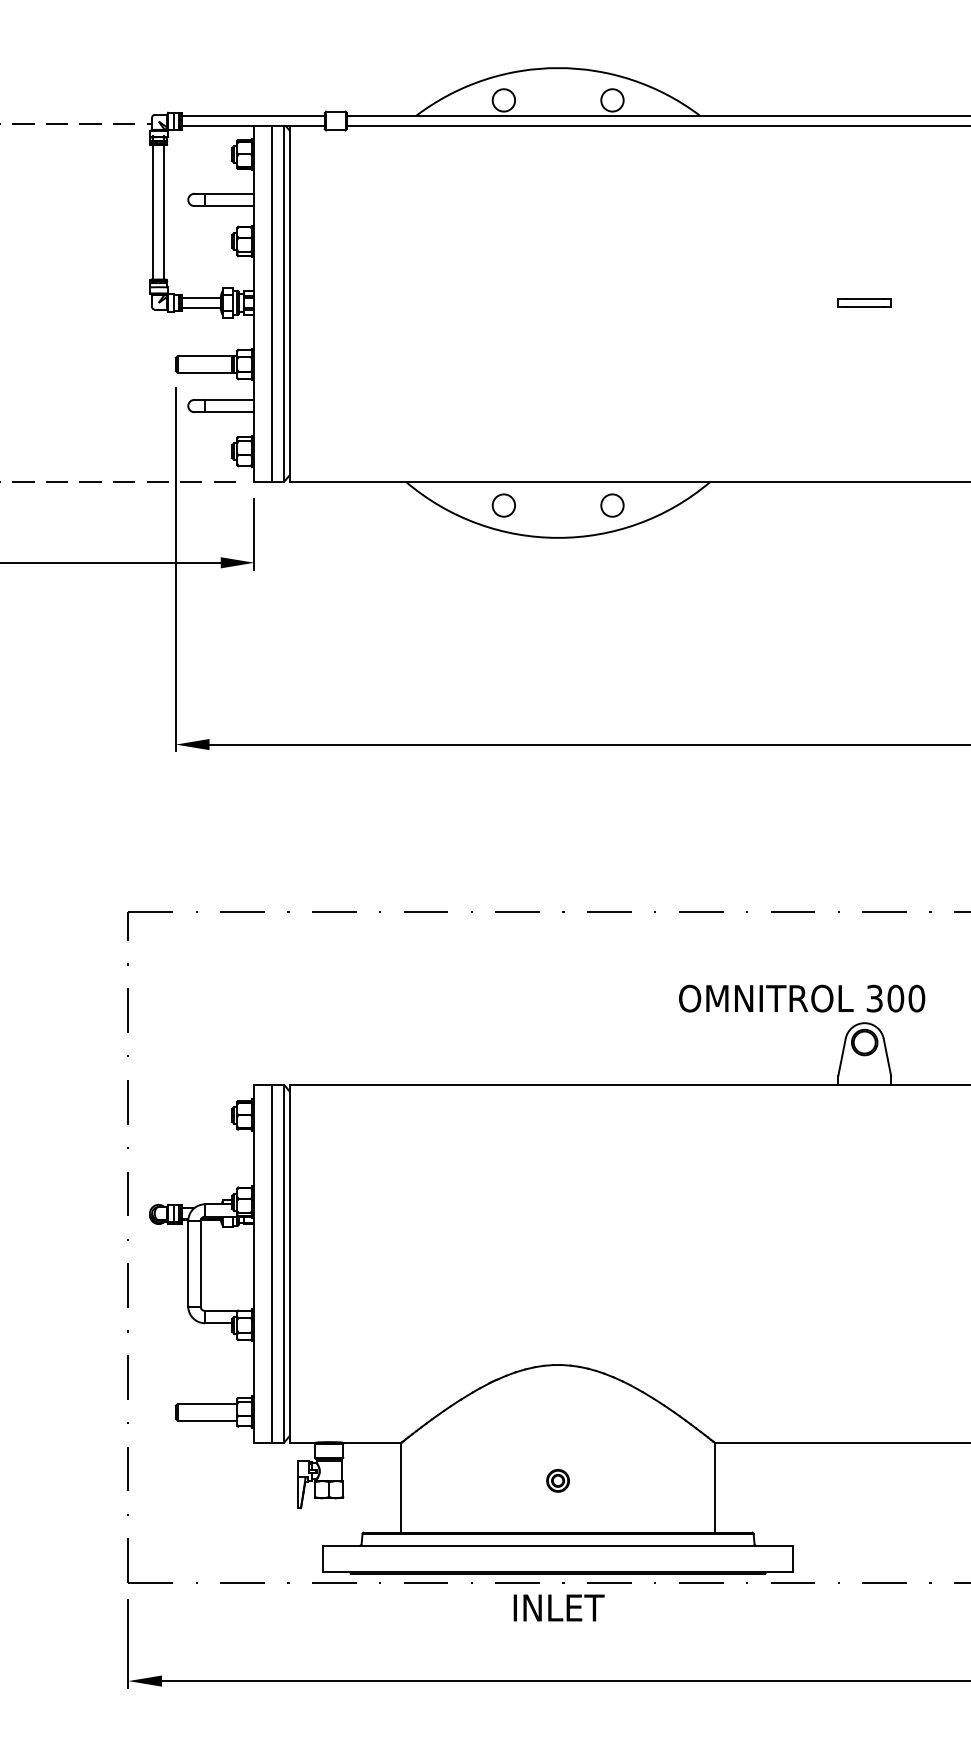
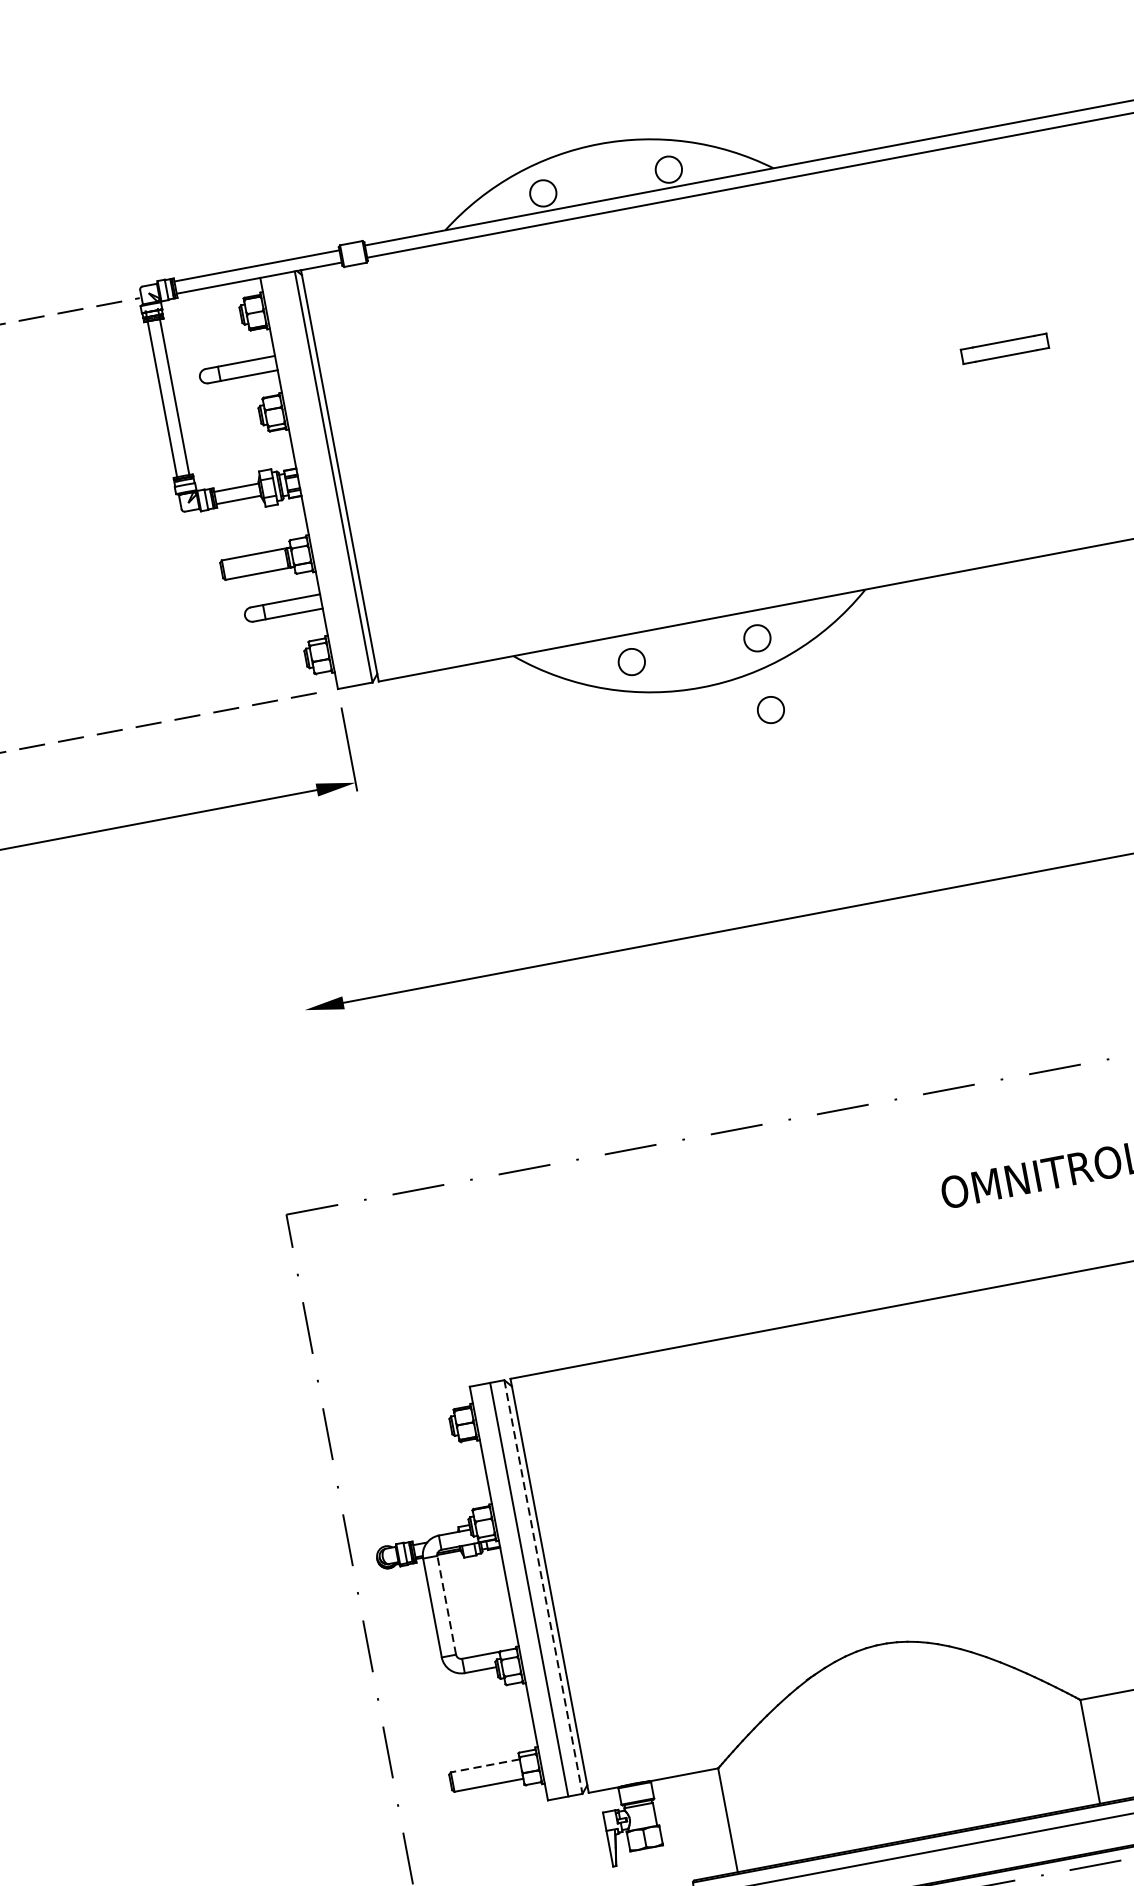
part: (864, 302) -> (1004, 348), size x1.4
line: (271, 303) -> (318, 479), removed
circle: (612, 567) -> (770, 709), added
line: (175, 569) -> (265, 807), removed
line: (200, 1263) -> (446, 1604), solid -> dashed
line: (284, 1263) -> (543, 1586), solid -> dashed
line: (207, 1403) -> (485, 1765), solid -> dashed
part: (557, 1480) -> (906, 1777), removed

